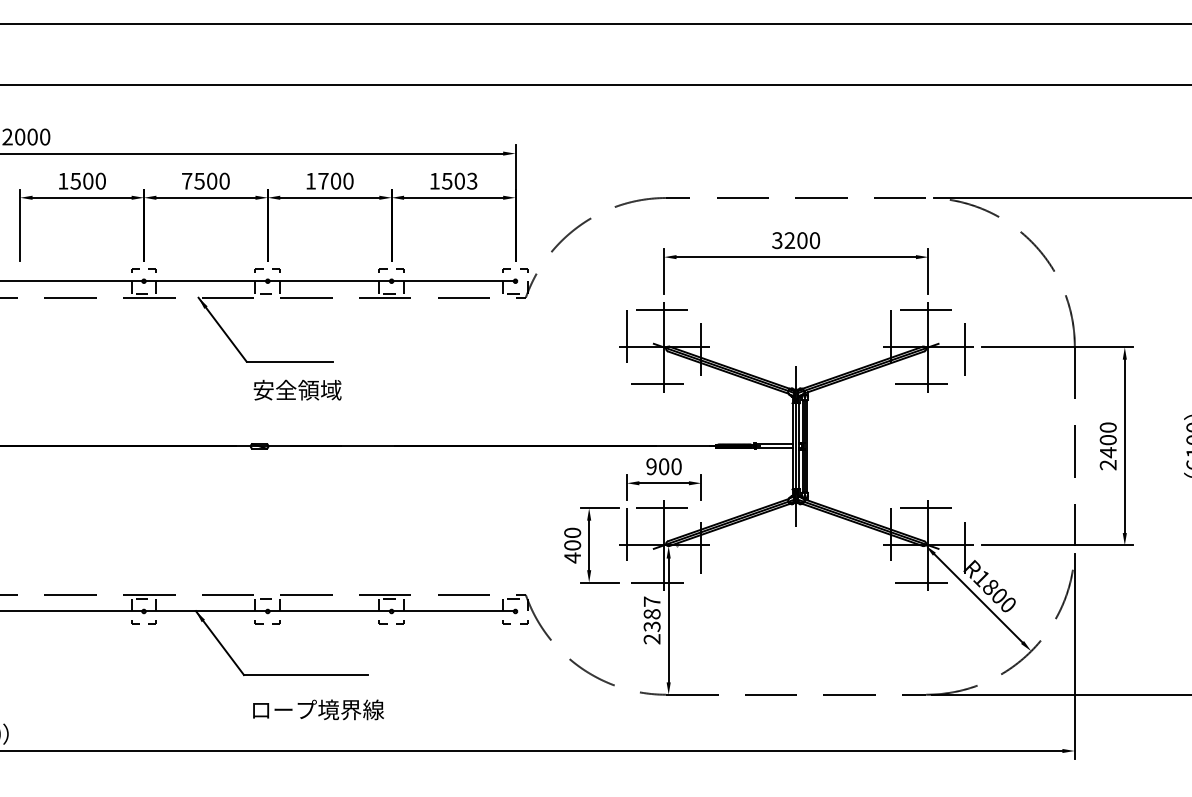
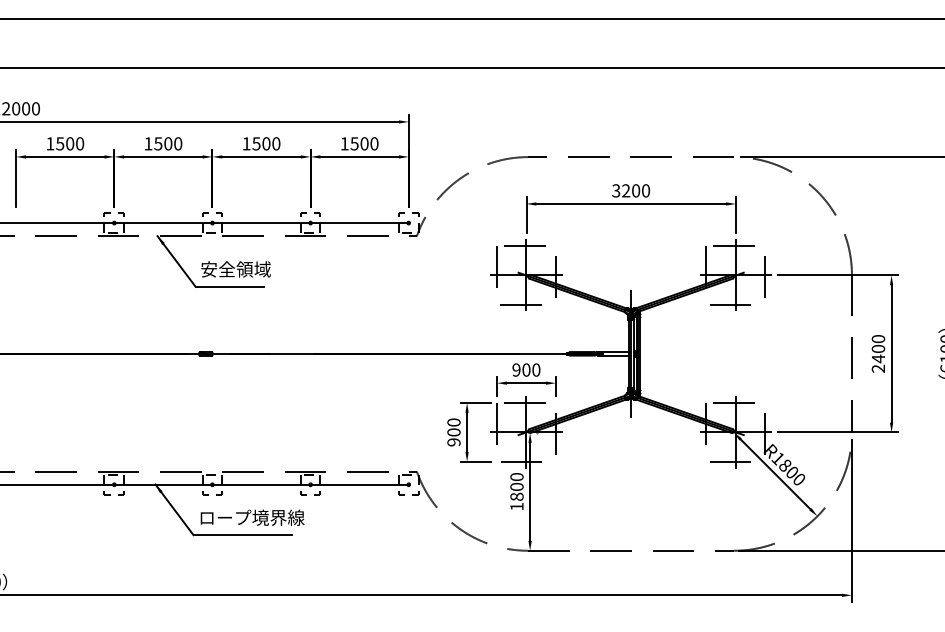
text: (187, 180) -> (148, 143), 7500 -> 1500
text: (323, 180) -> (256, 143), 1700 -> 1500
text: (472, 180) -> (374, 143), 1503 -> 1500
text: (296, 390) -> (235, 269), moved
text: (572, 558) -> (453, 442), 400 -> 900
text: (651, 619) -> (516, 491), 2387 -> 1800
text: (318, 709) -> (252, 517), moved

